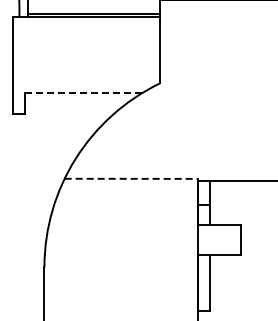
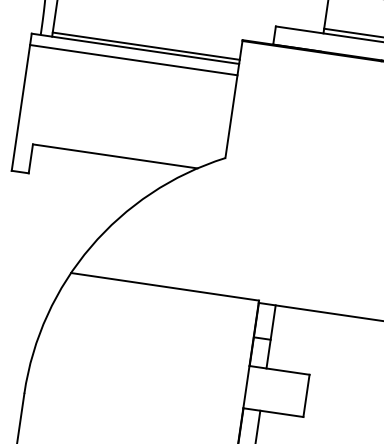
line: (86, 24) -> (133, 59), added
line: (83, 93) -> (115, 156), dashed -> solid
line: (131, 178) -> (165, 286), dashed -> solid

